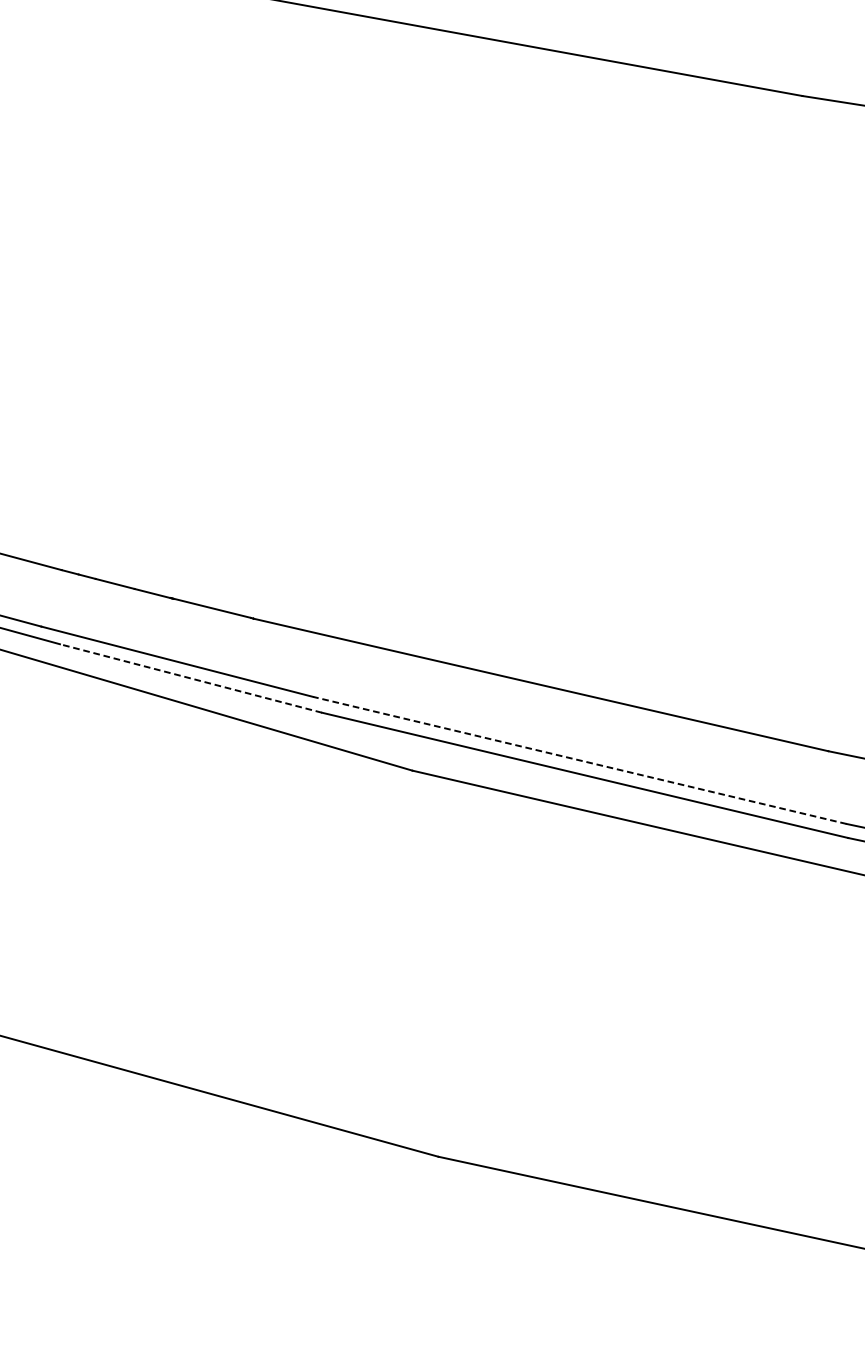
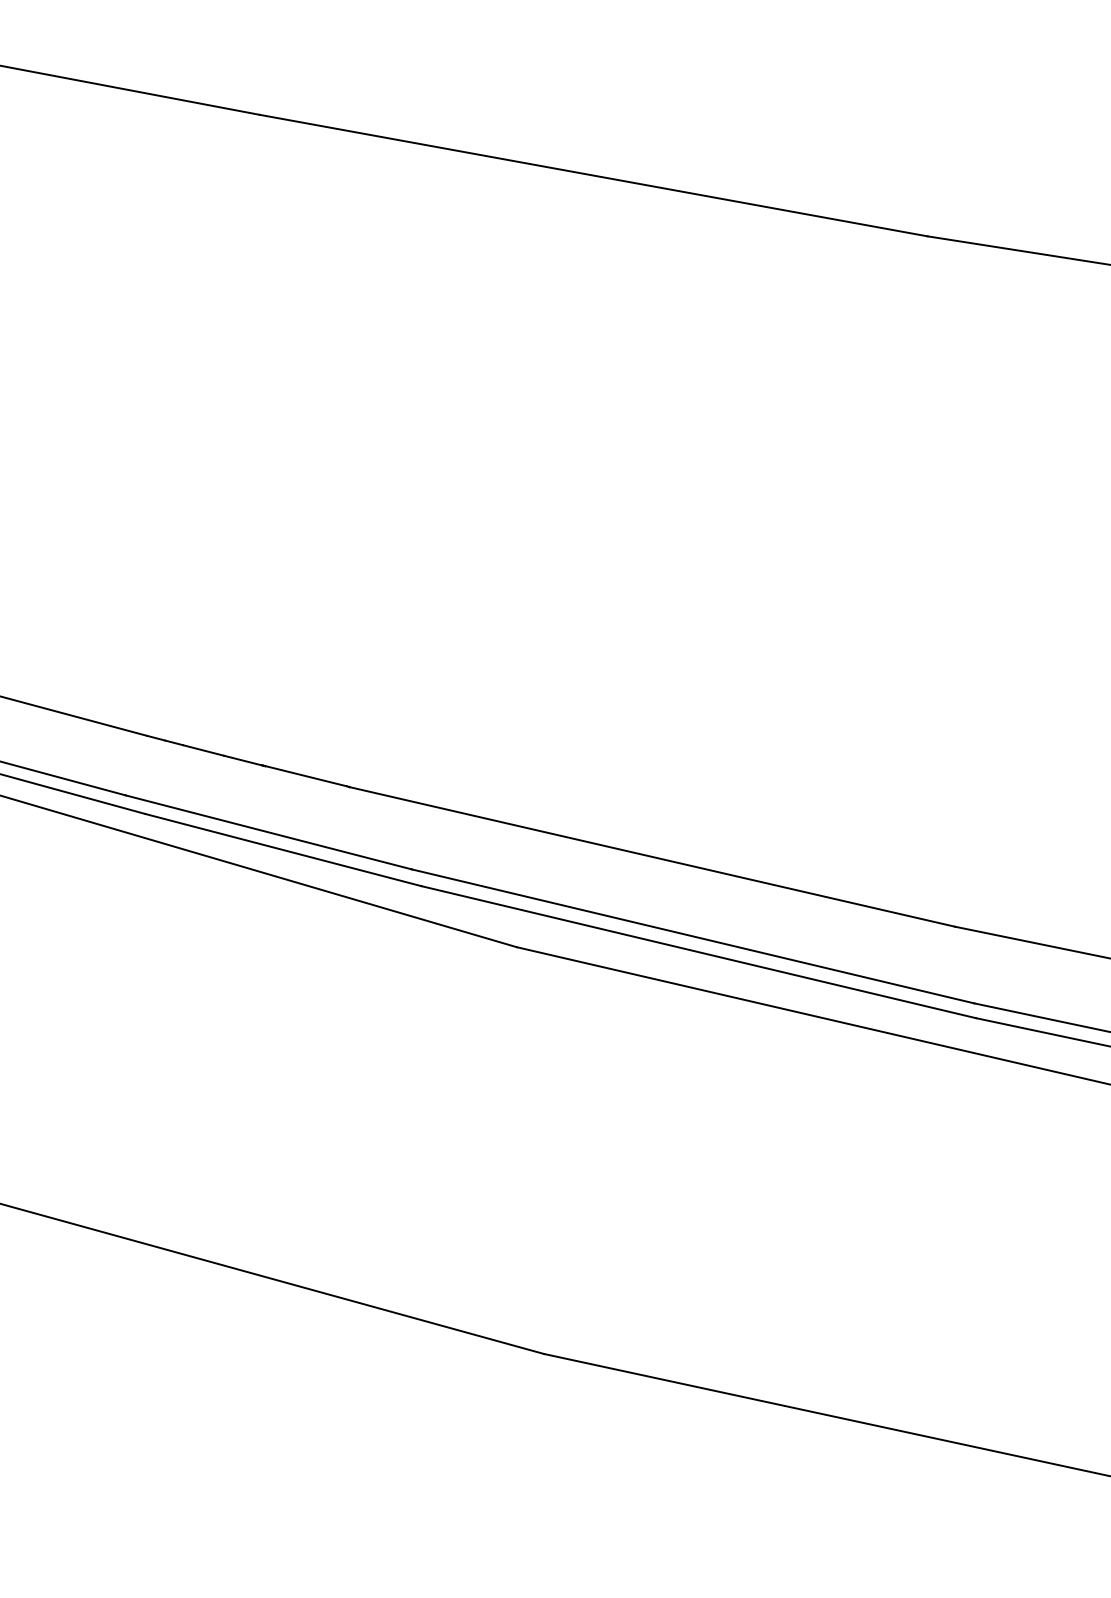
line: (191, 678) -> (283, 850), dashed -> solid
line: (579, 760) -> (692, 936), dashed -> solid

